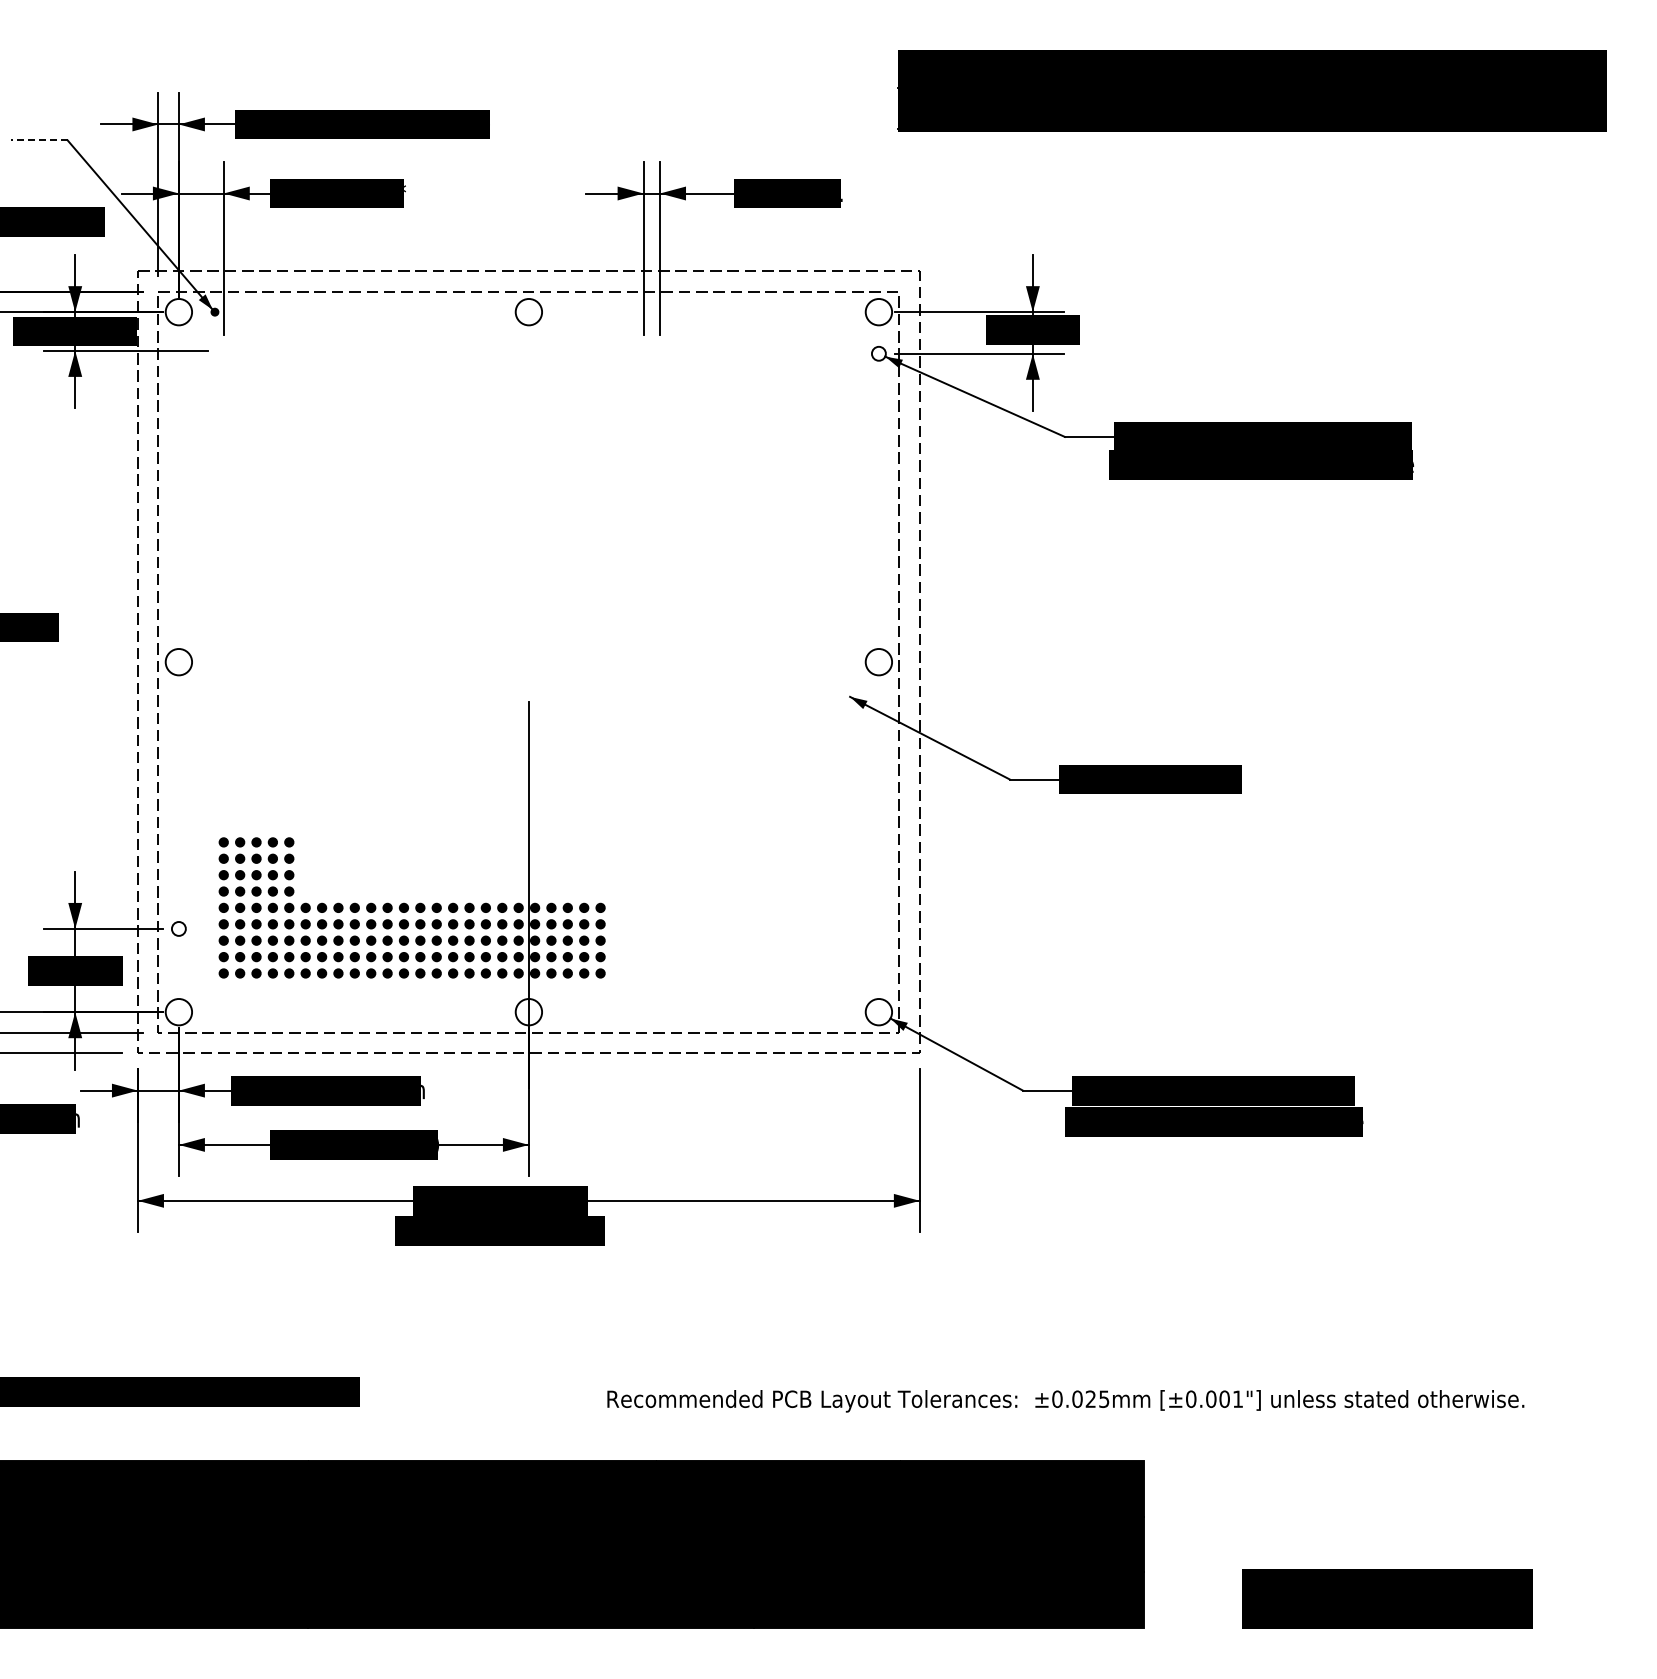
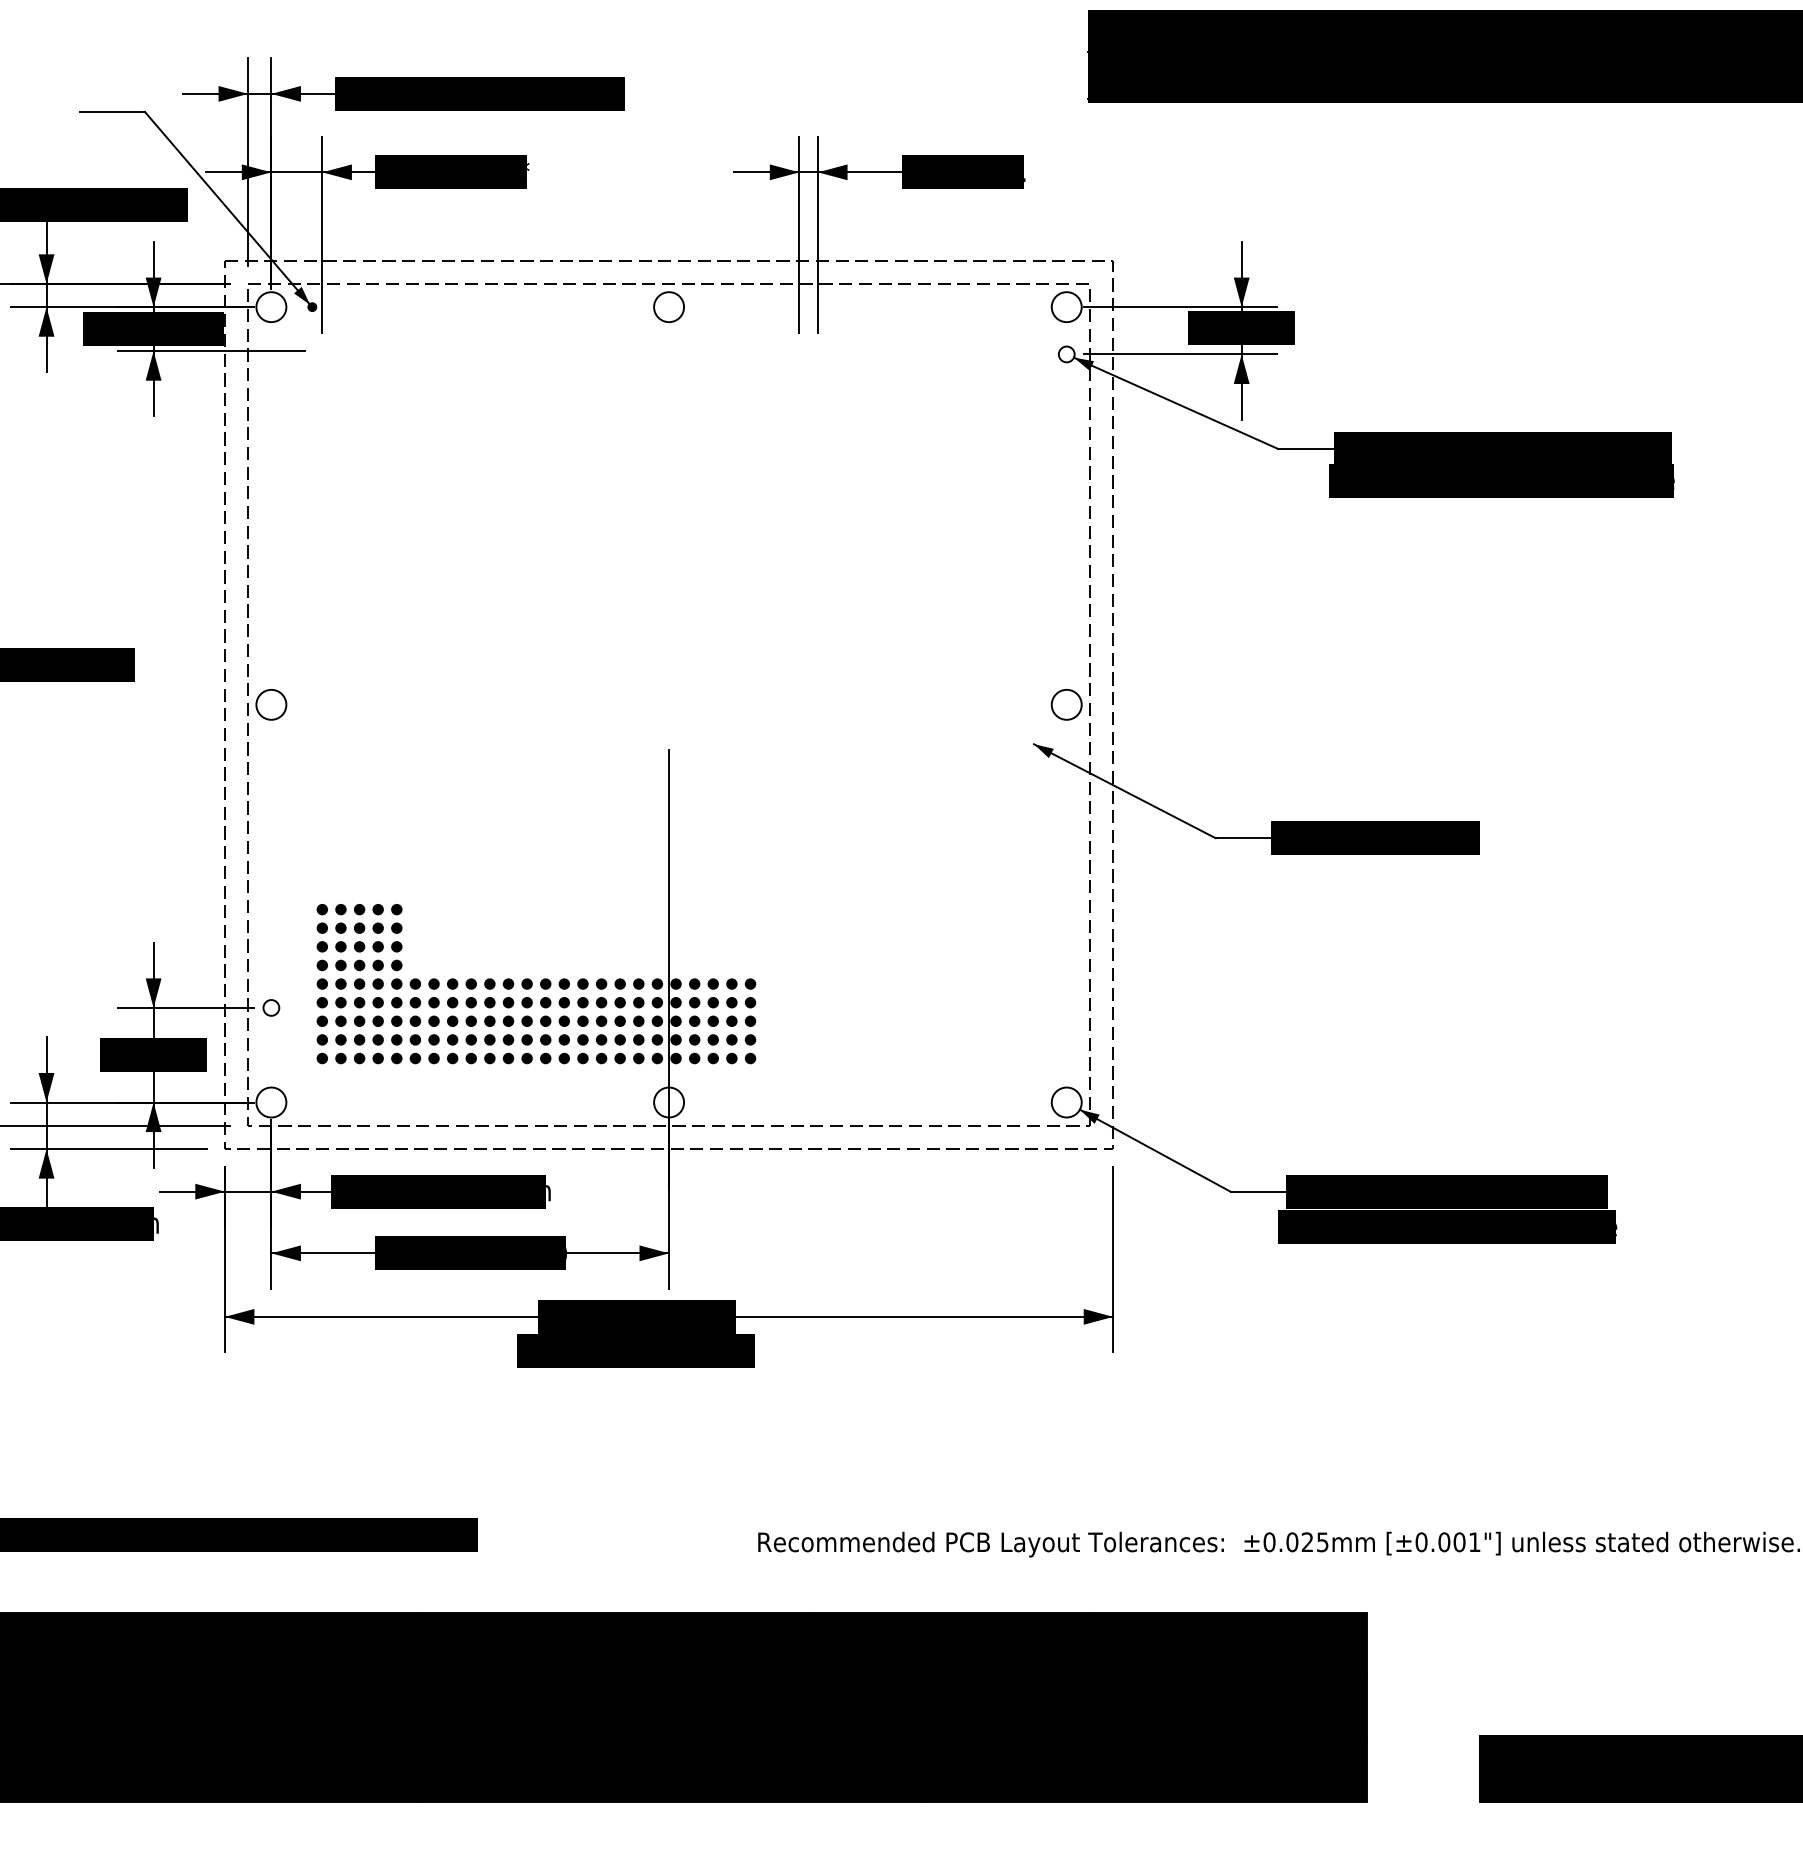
line: (39, 140) -> (112, 112), dashed -> solid

